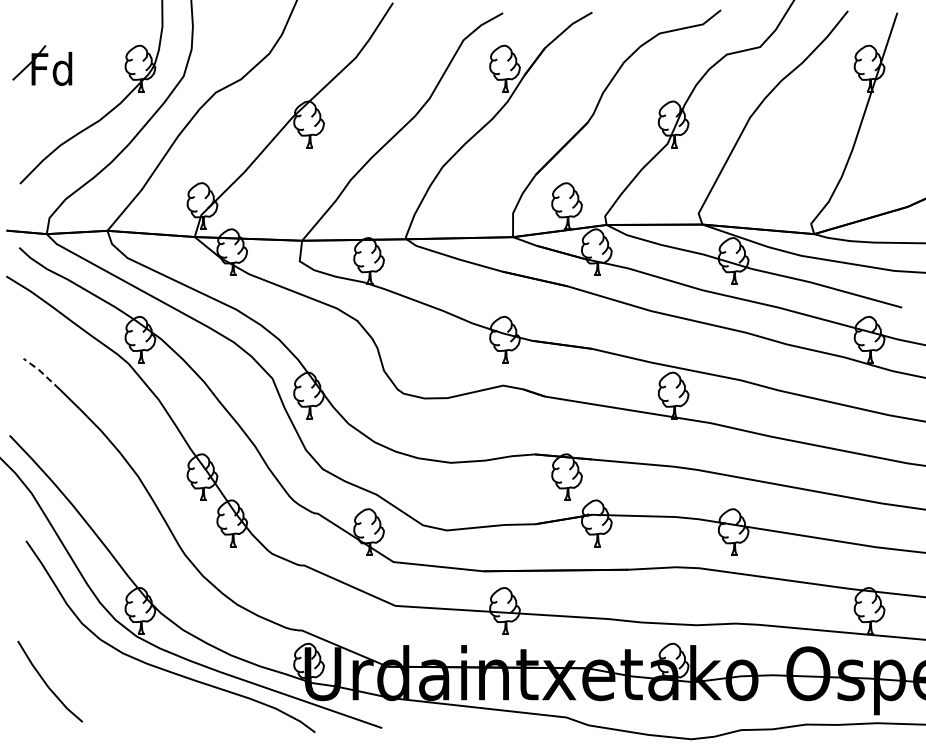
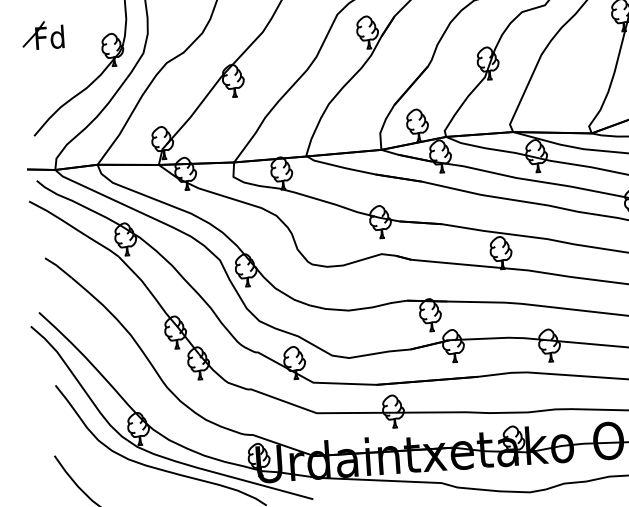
part: (42, 65) -> (43, 35), moved
line: (41, 372) -> (58, 266), dashed -> solid

